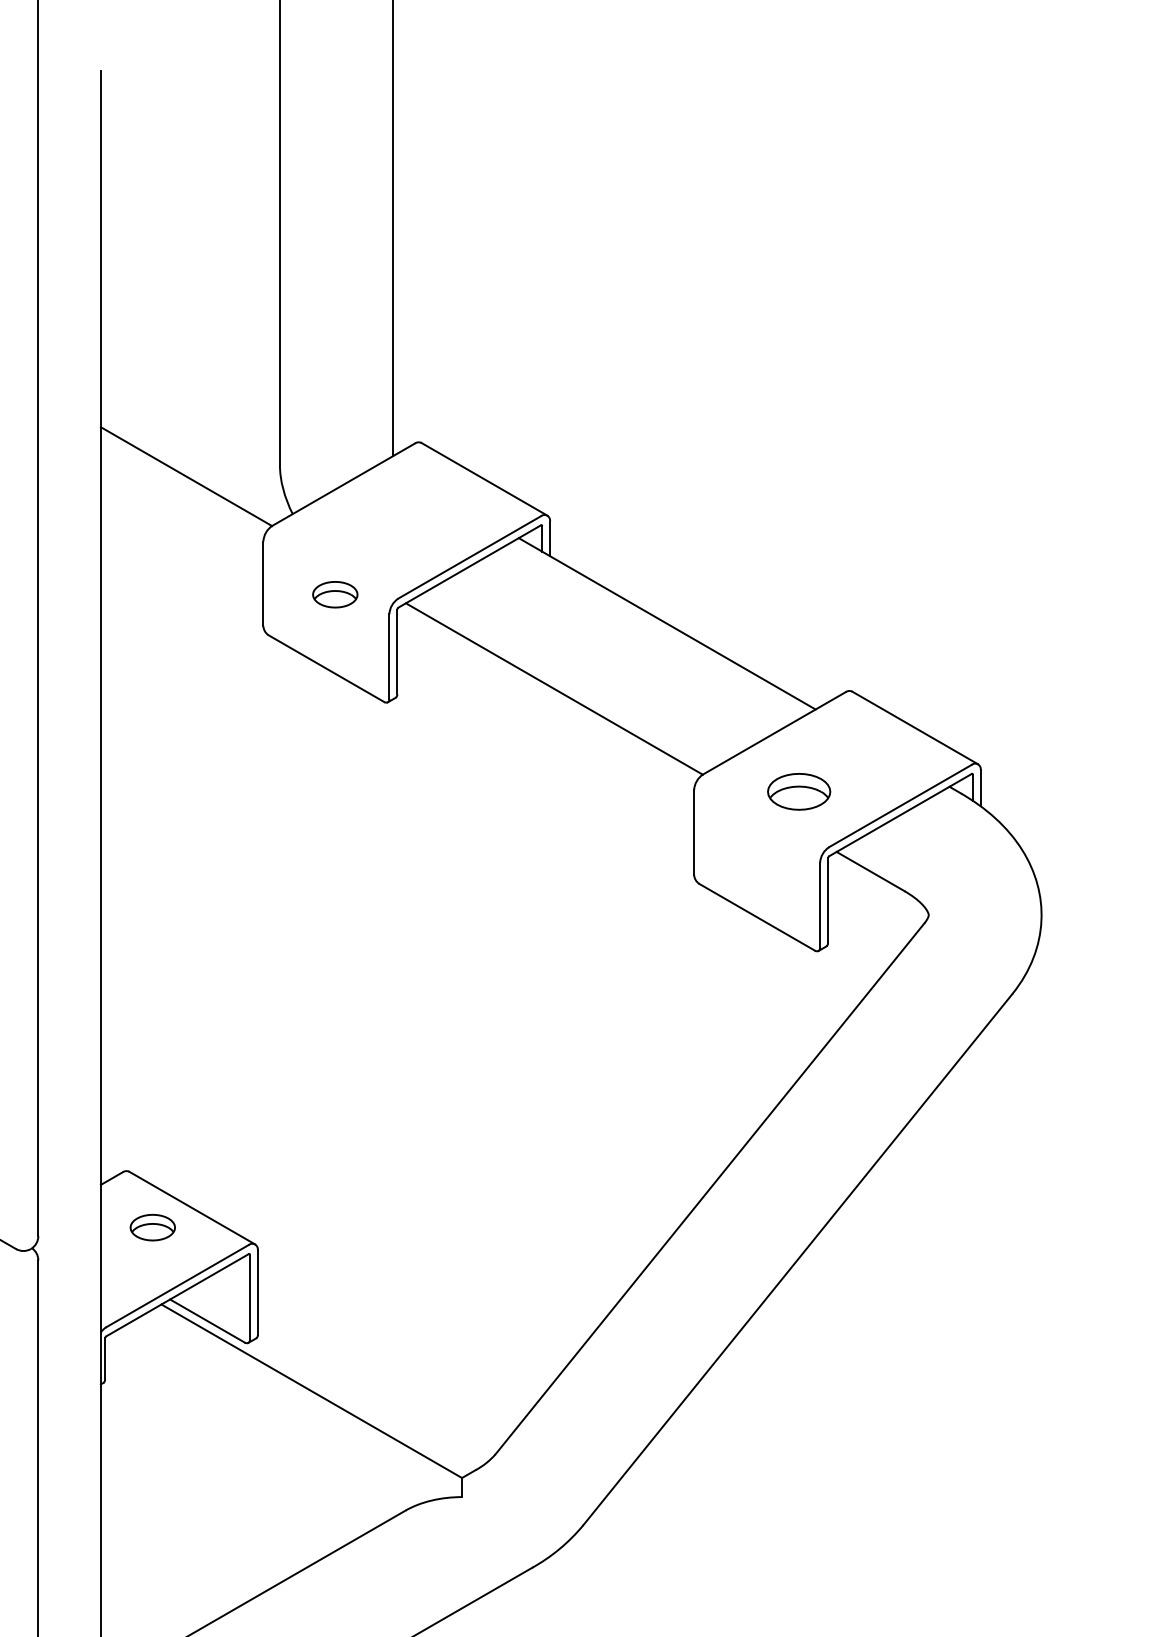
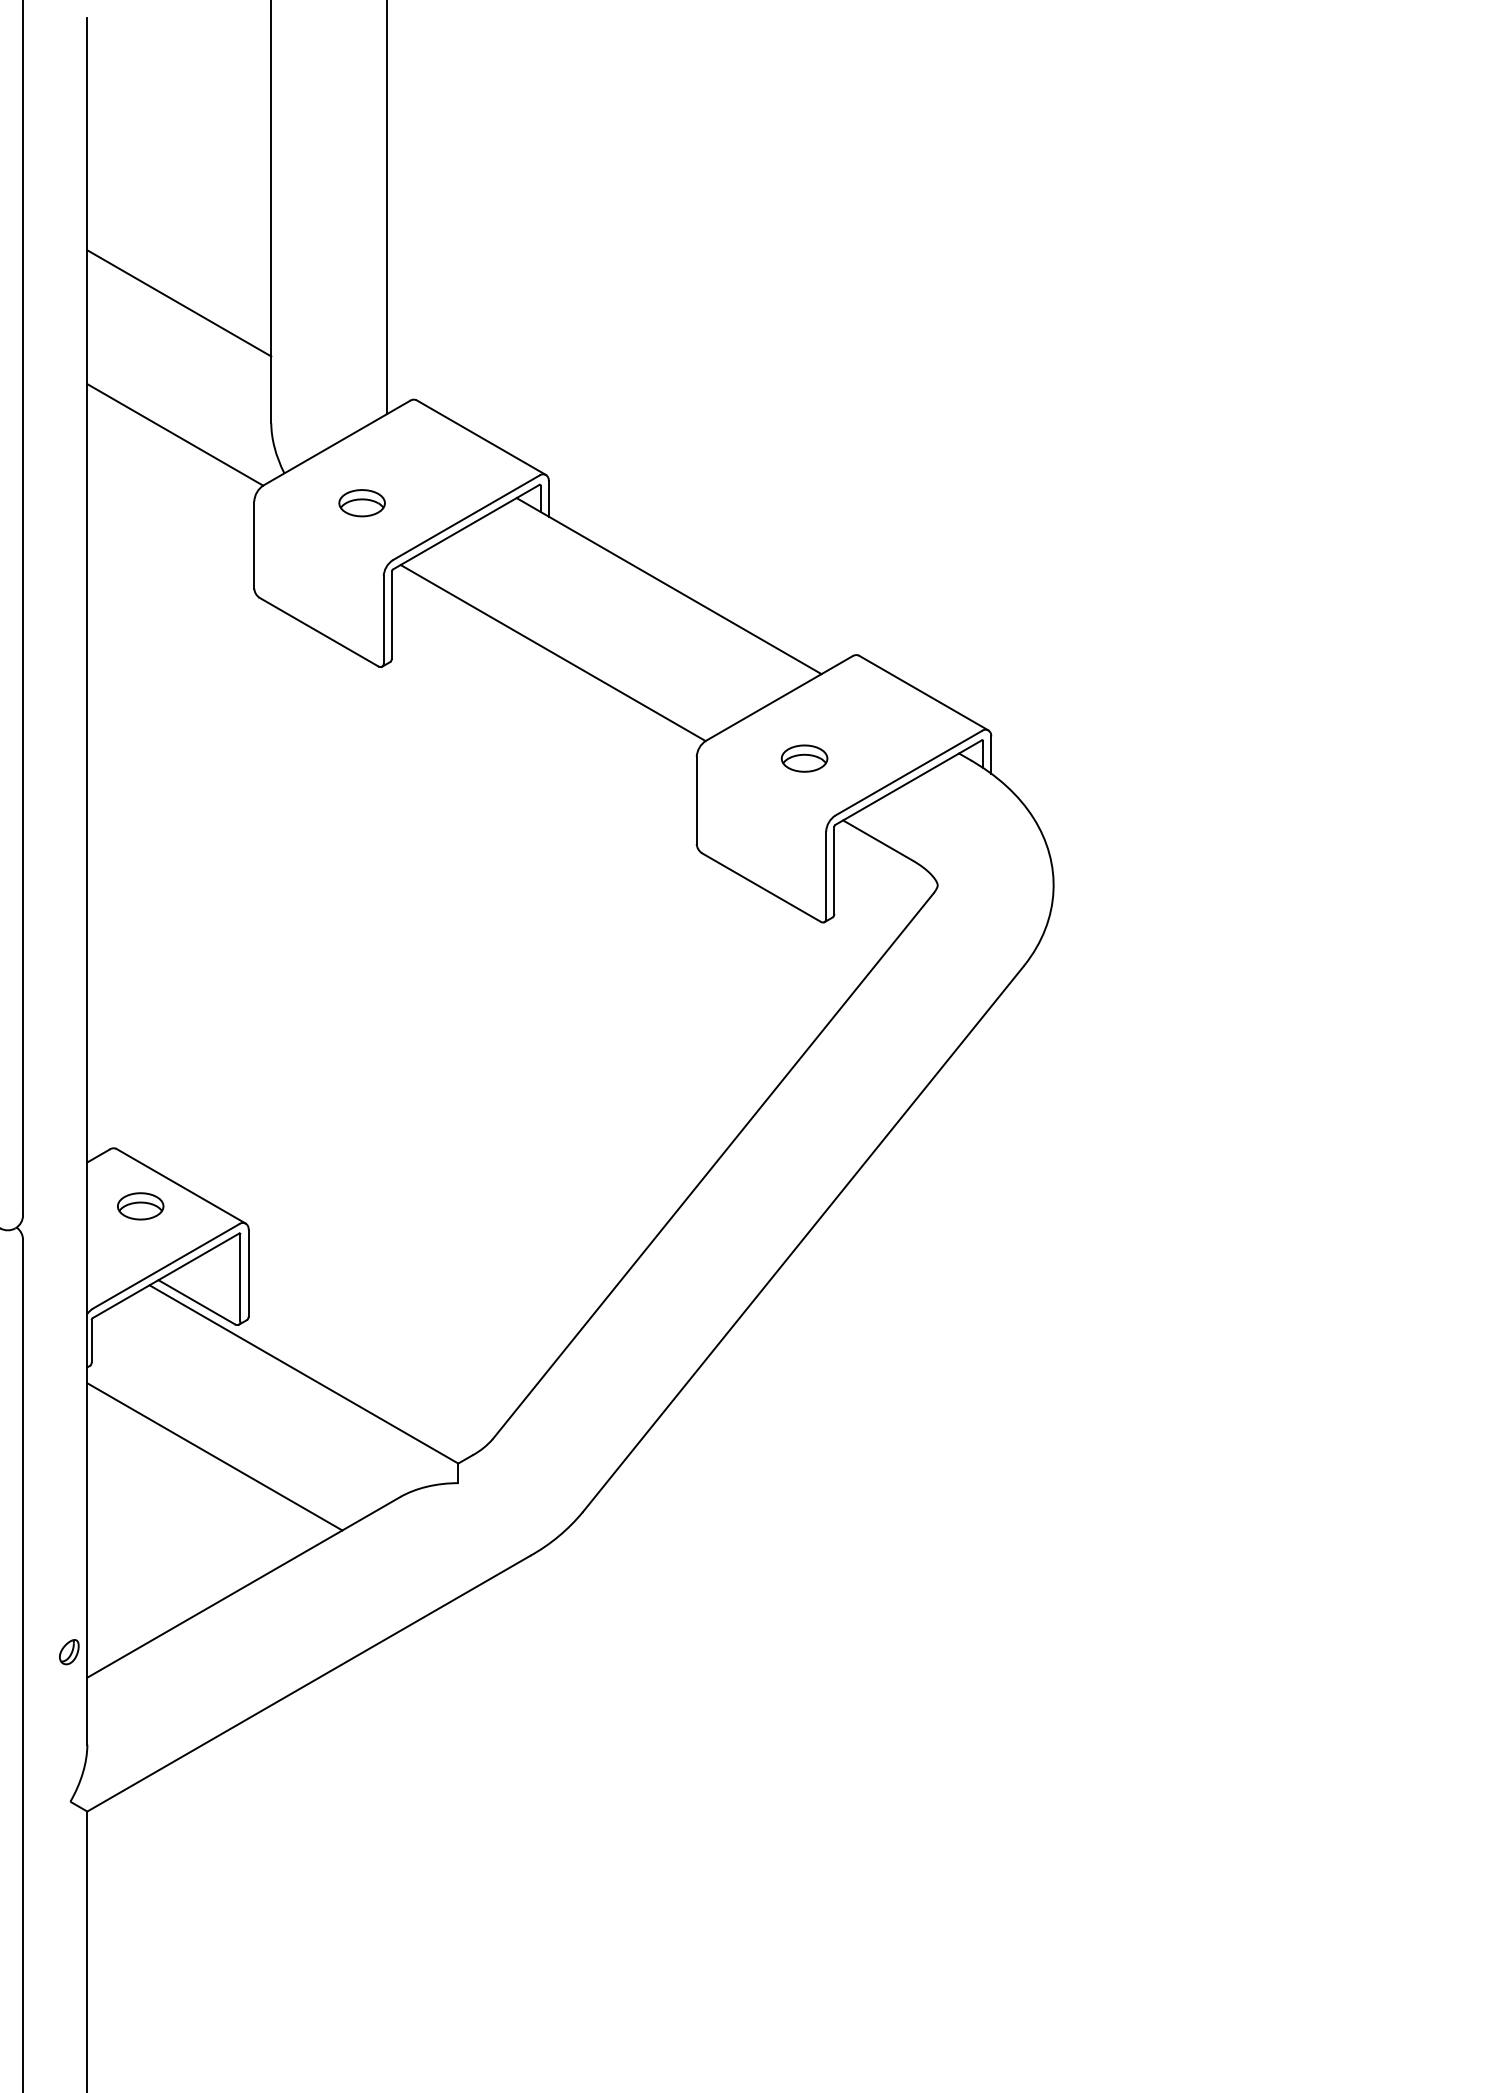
line: (190, 348) -> (179, 303), added
part: (334, 595) -> (361, 503), moved
part: (799, 791) -> (804, 758), size x0.71
line: (224, 1471) -> (214, 1456), added

